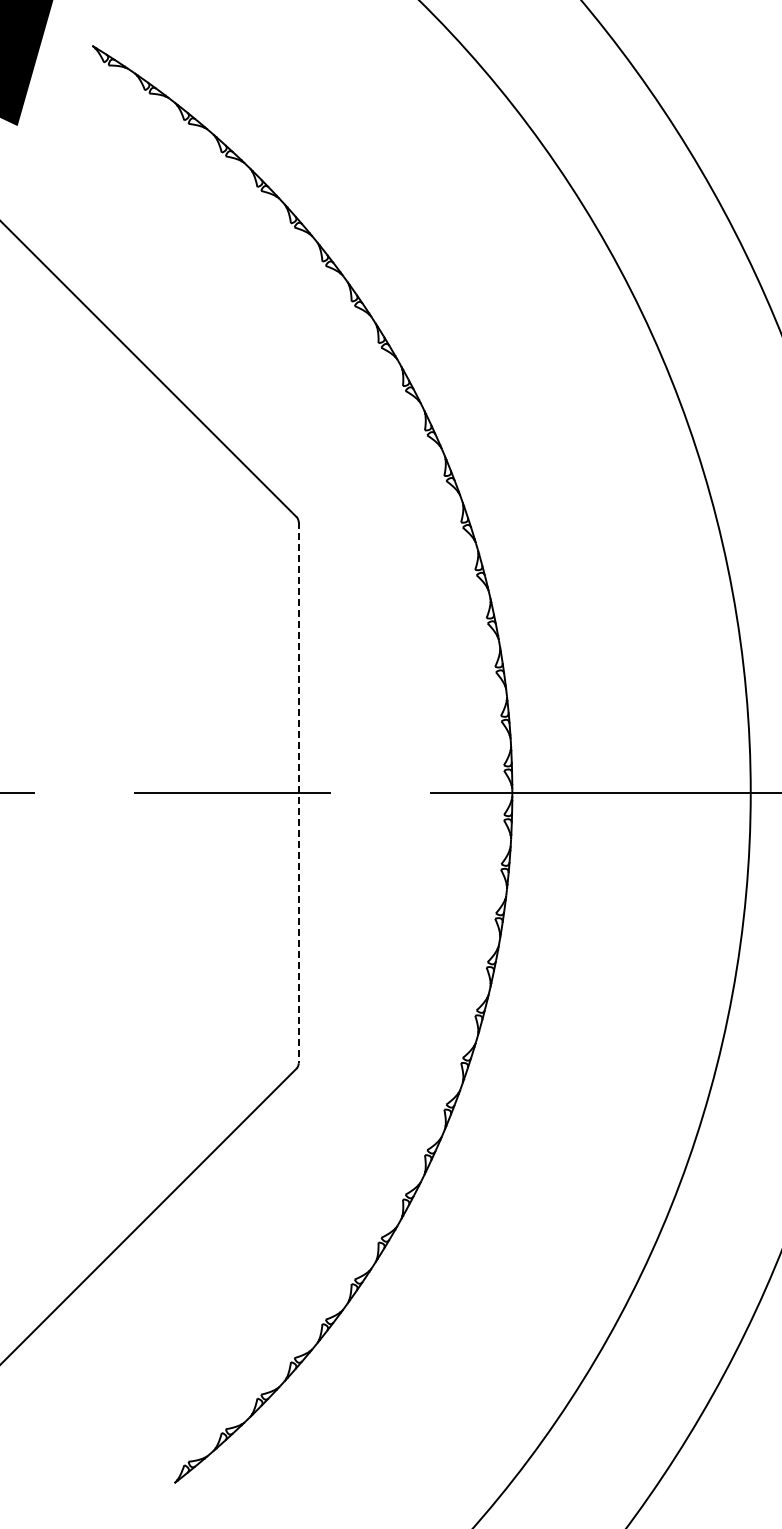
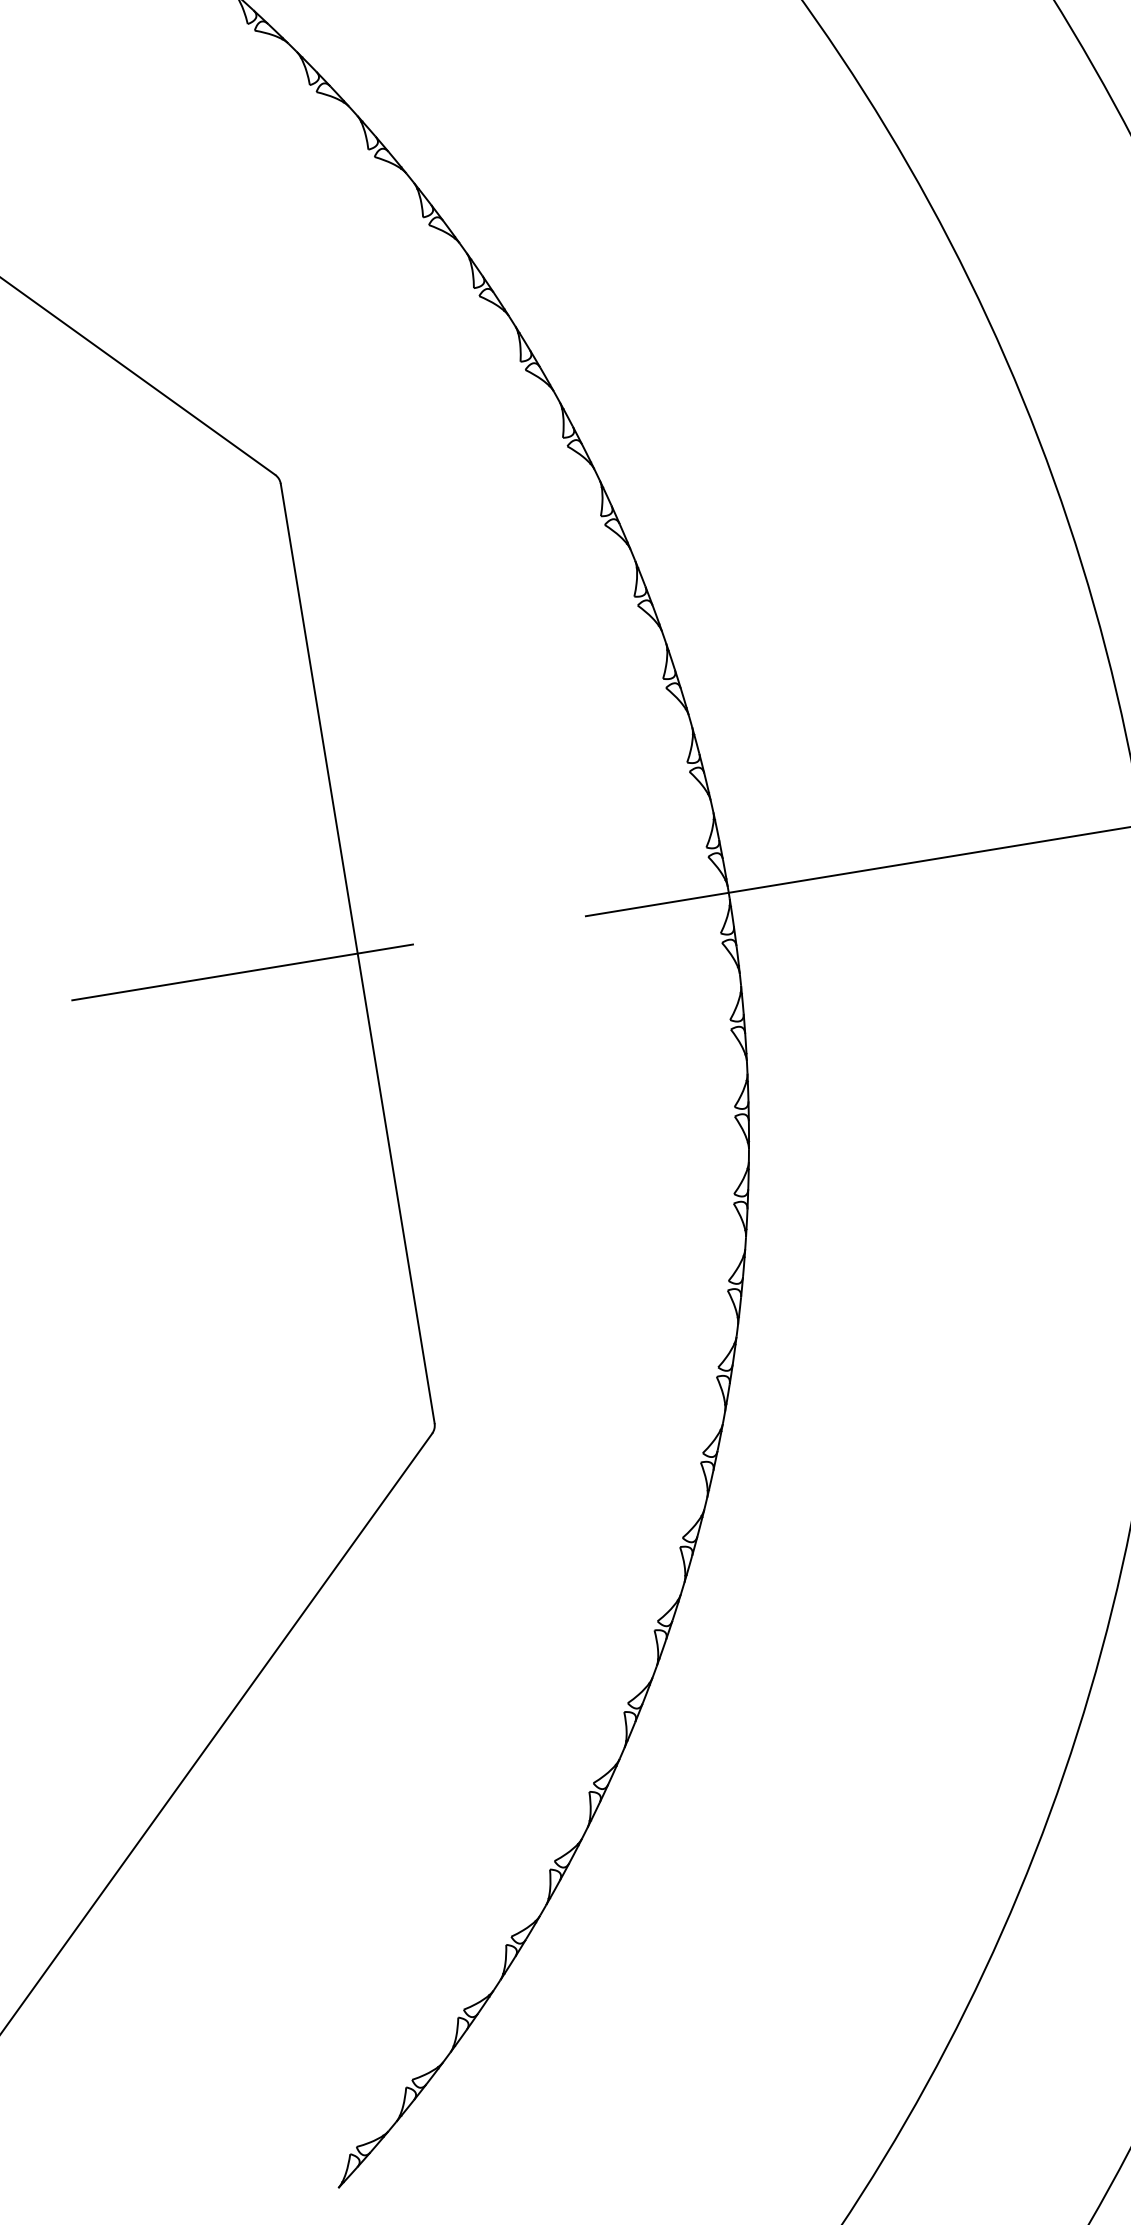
line: (298, 793) -> (357, 954), dashed -> solid

